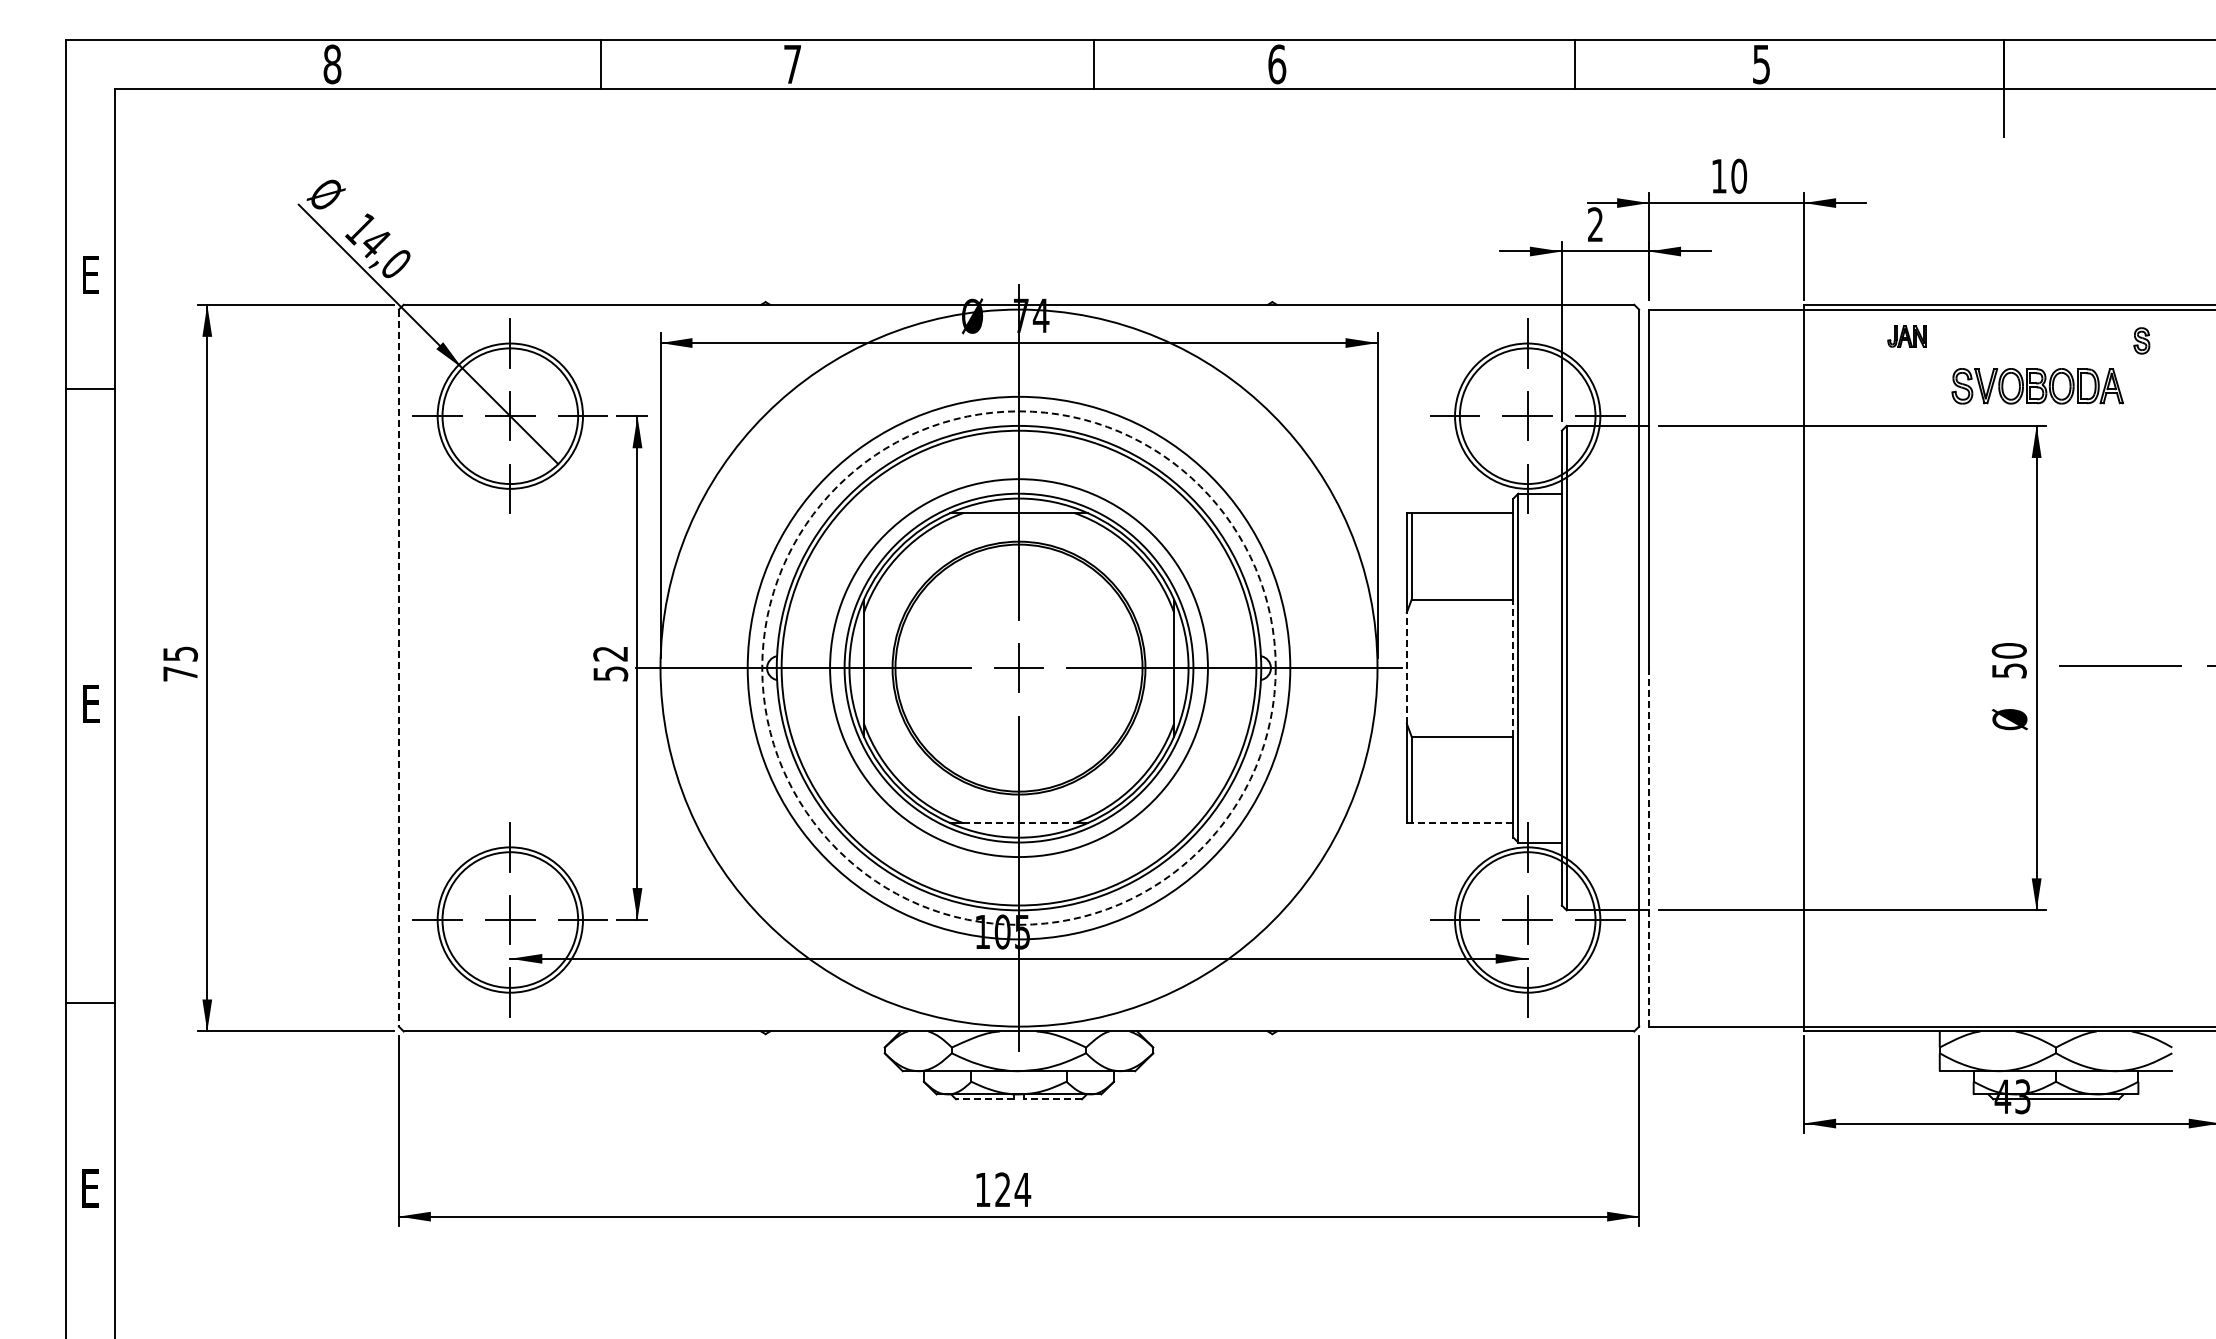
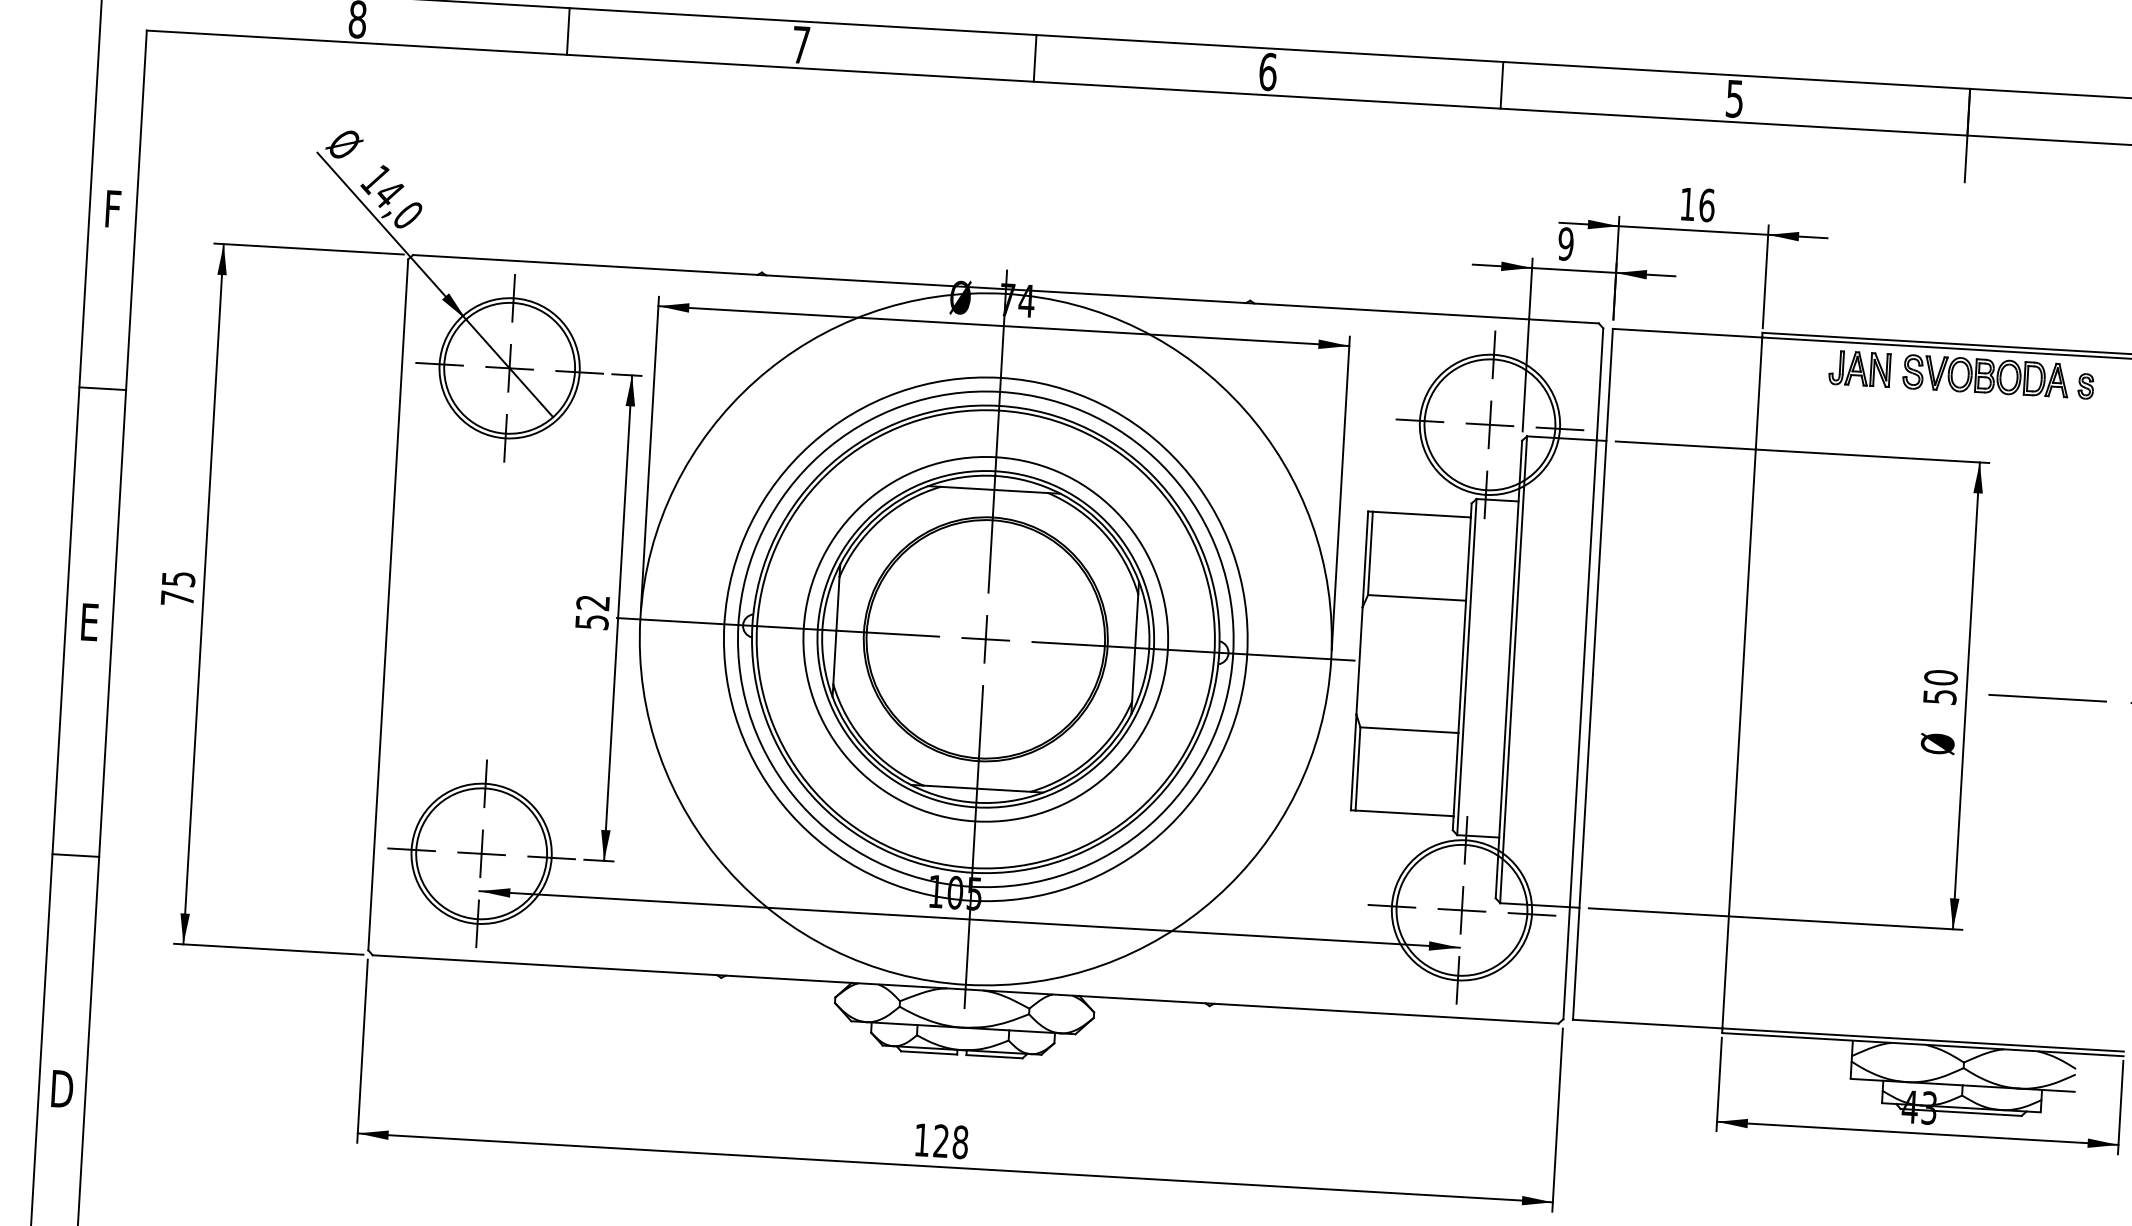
line: (600, 64) -> (567, 31), moved
line: (1094, 64) -> (1035, 58), moved
line: (1574, 64) -> (1501, 85), moved
text: (1739, 175) -> (1707, 204), 10 -> 16
text: (1595, 224) -> (1565, 243), 2 -> 9
text: (90, 274) -> (112, 208), E -> F
part: (1906, 336) -> (1859, 369), size x1.67
part: (2037, 386) -> (1985, 376), moved
line: (90, 388) -> (102, 388), moved
circle: (1018, 667) -> (985, 638), dashed -> solid
line: (398, 668) -> (387, 605), dashed -> solid
line: (1406, 668) -> (1359, 661), dashed -> solid
line: (1513, 668) -> (1462, 667), dashed -> solid
line: (1018, 823) -> (976, 789), dashed -> solid
line: (1462, 823) -> (1404, 813), dashed -> solid
line: (1649, 846) -> (1583, 846), dashed -> solid
line: (90, 1003) -> (75, 856), moved
line: (984, 1099) -> (928, 1053), dashed -> solid
line: (1052, 1099) -> (994, 1056), dashed -> solid
text: (90, 1188) -> (62, 1089), E -> D
text: (1022, 1189) -> (960, 1141), 124 -> 128

